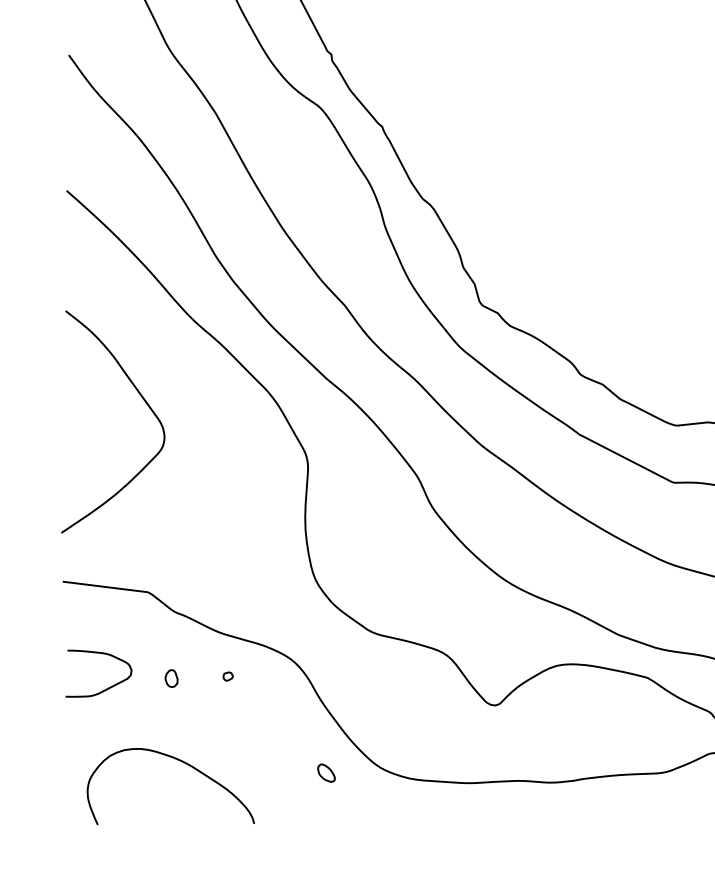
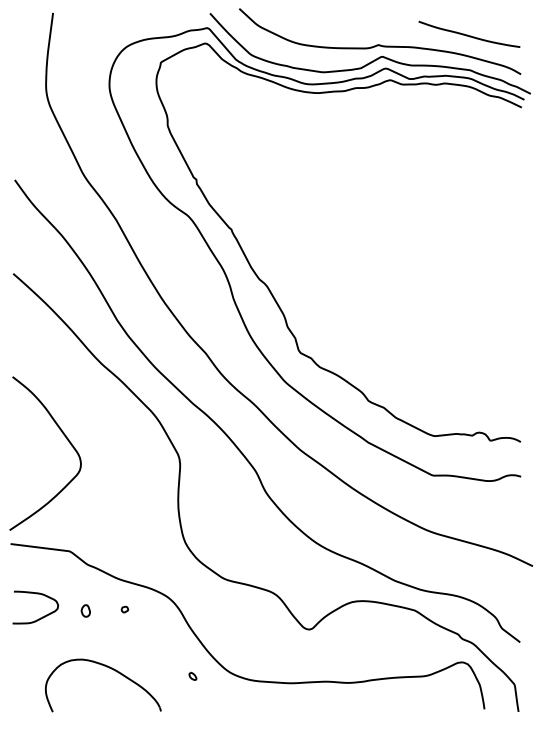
curve: (143, 401) -> (66, 439), moved
part: (182, 763) -> (111, 669), moved
part: (325, 773) -> (192, 676), size x0.6

